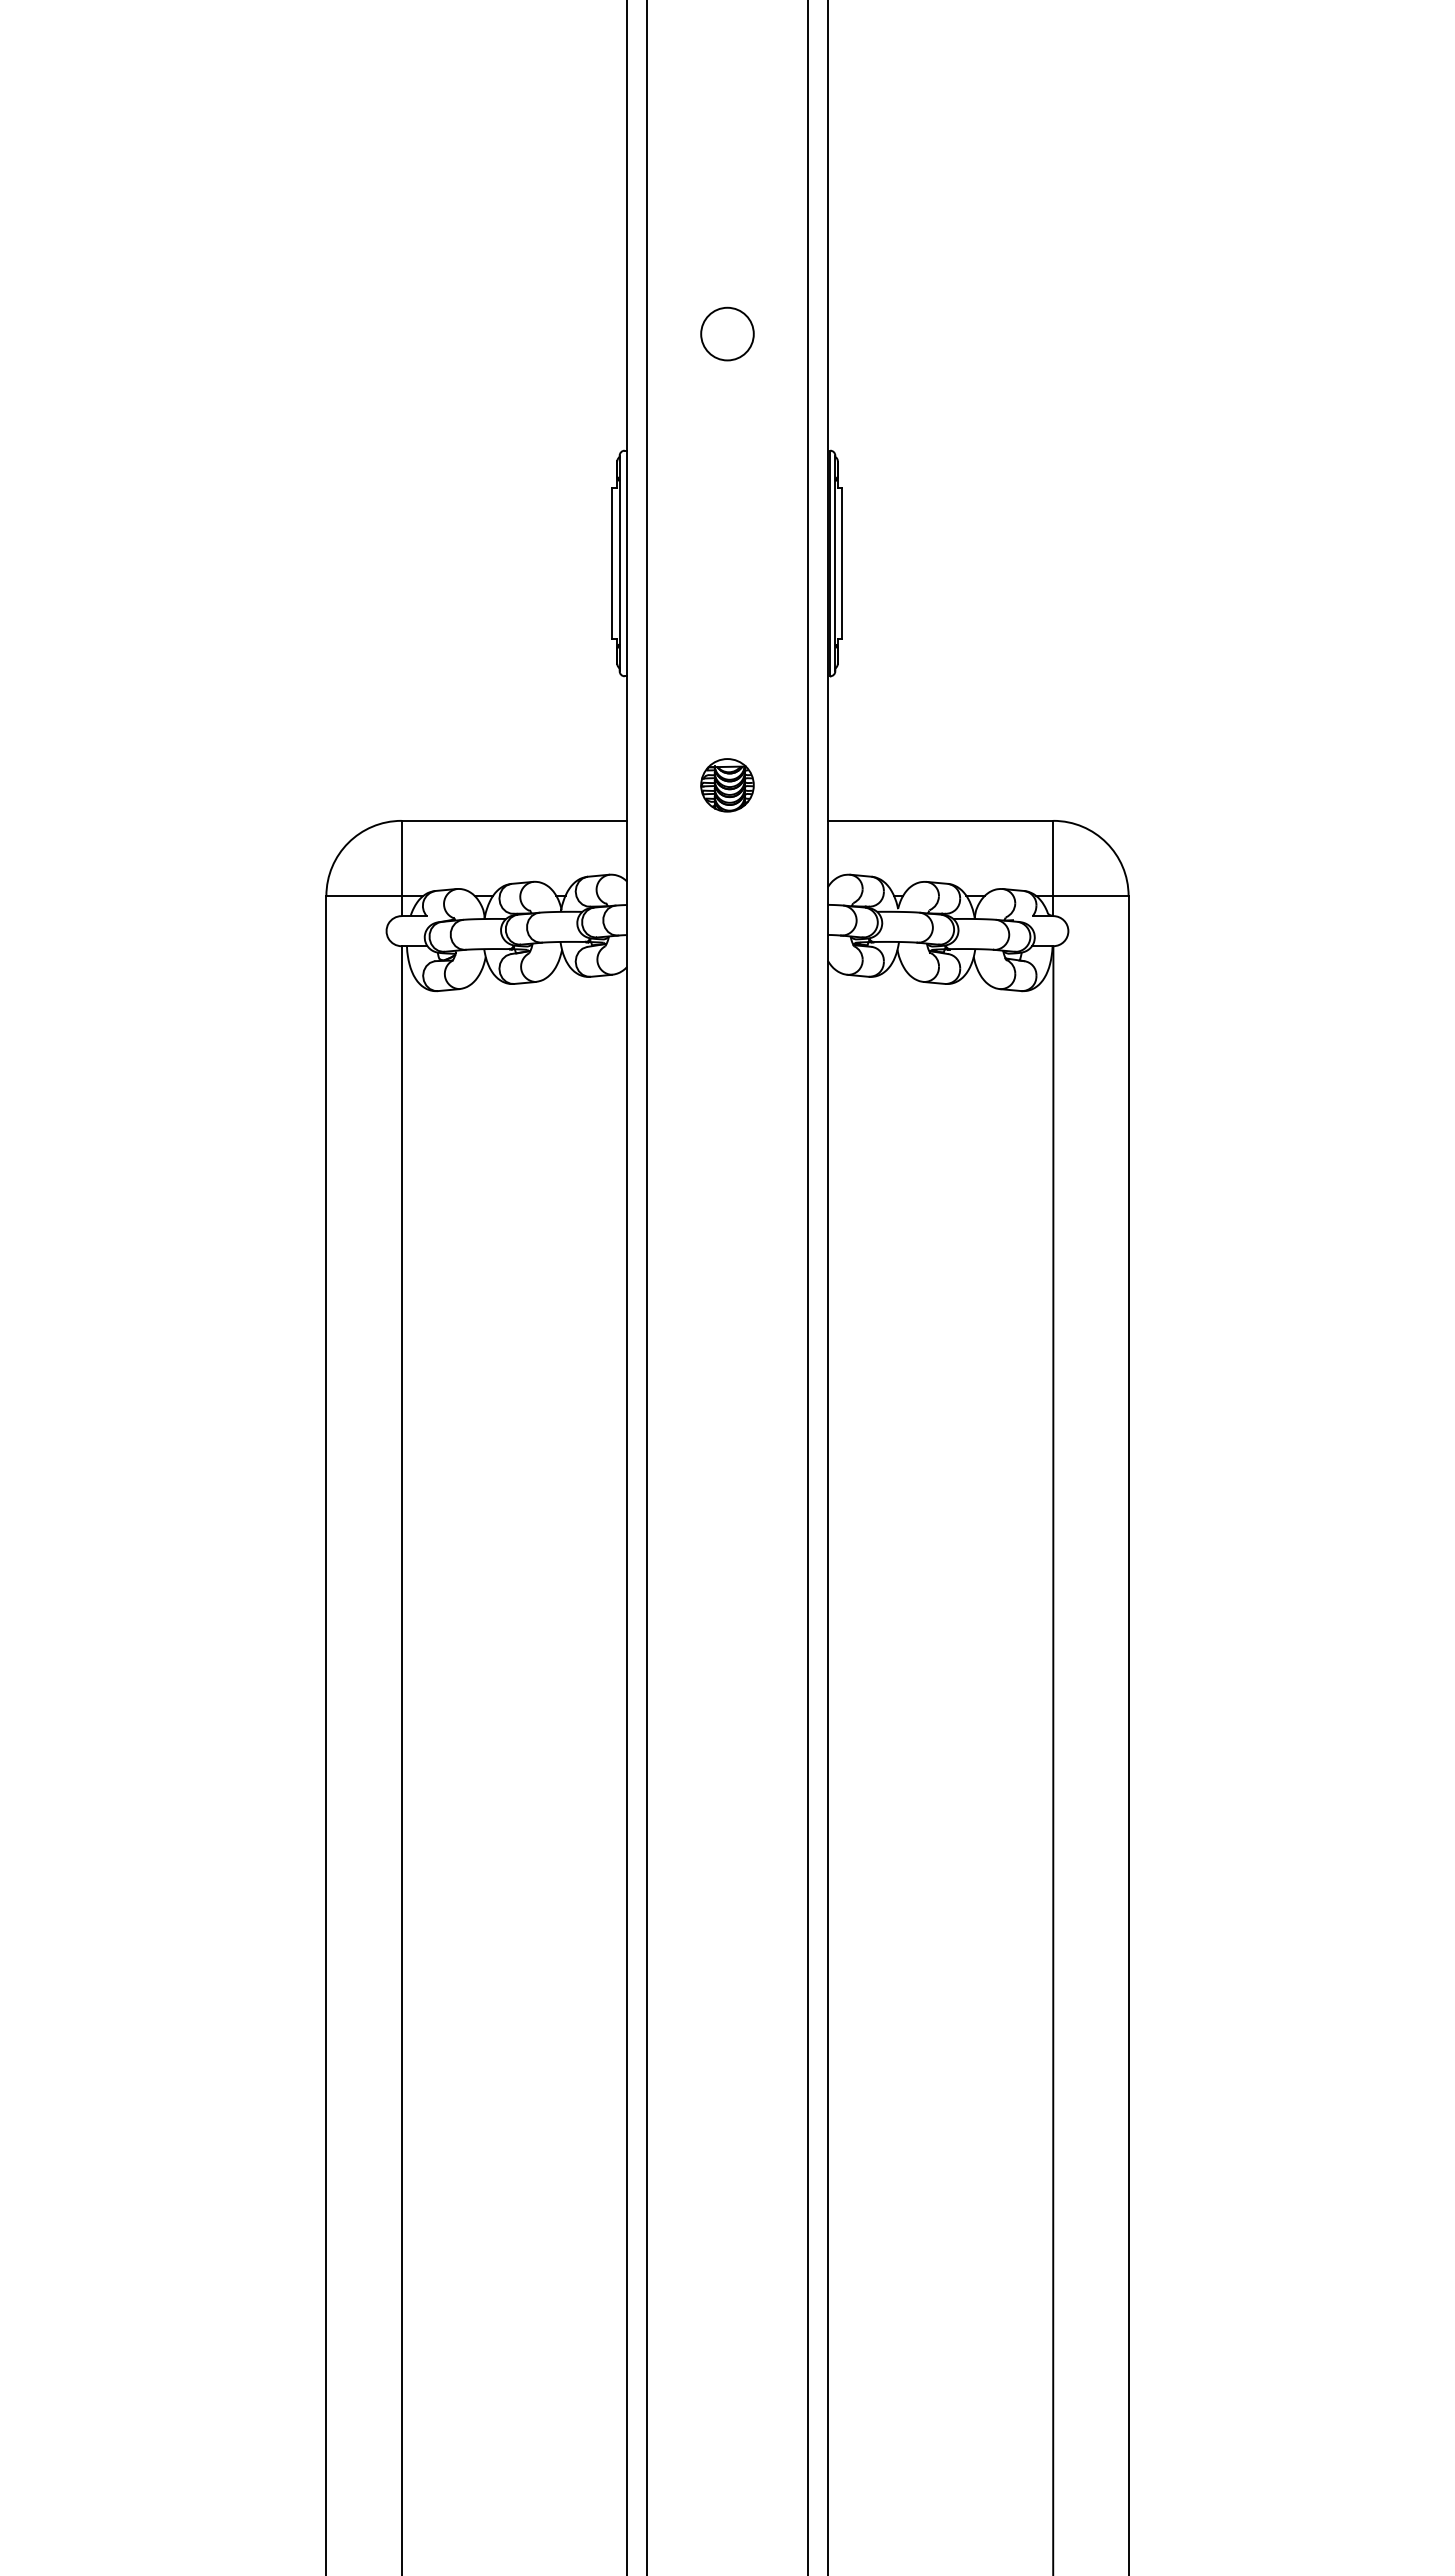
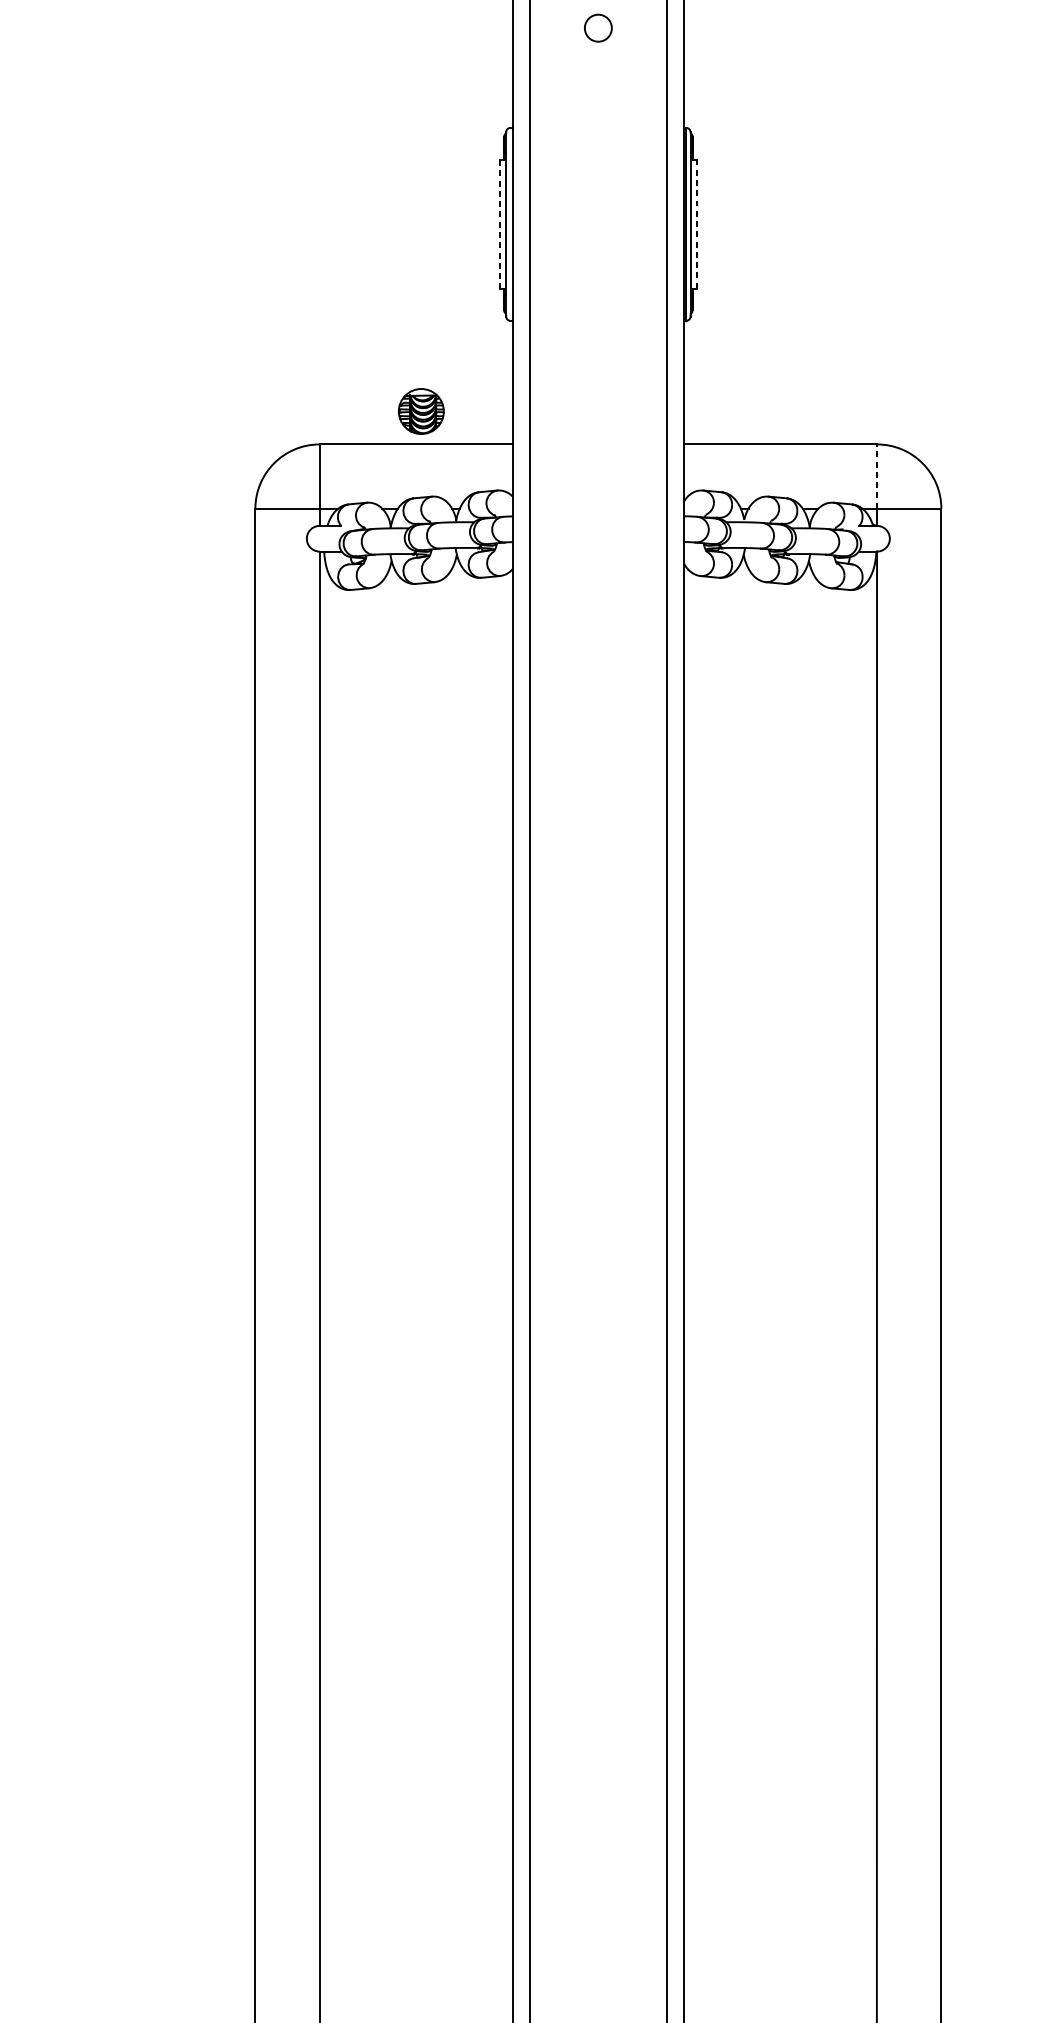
circle: (727, 333) -> (598, 27), size x0.6
line: (842, 563) -> (696, 224), solid -> dashed
line: (612, 564) -> (500, 225), solid -> dashed
part: (727, 785) -> (421, 411), moved
line: (1053, 858) -> (877, 476), solid -> dashed

